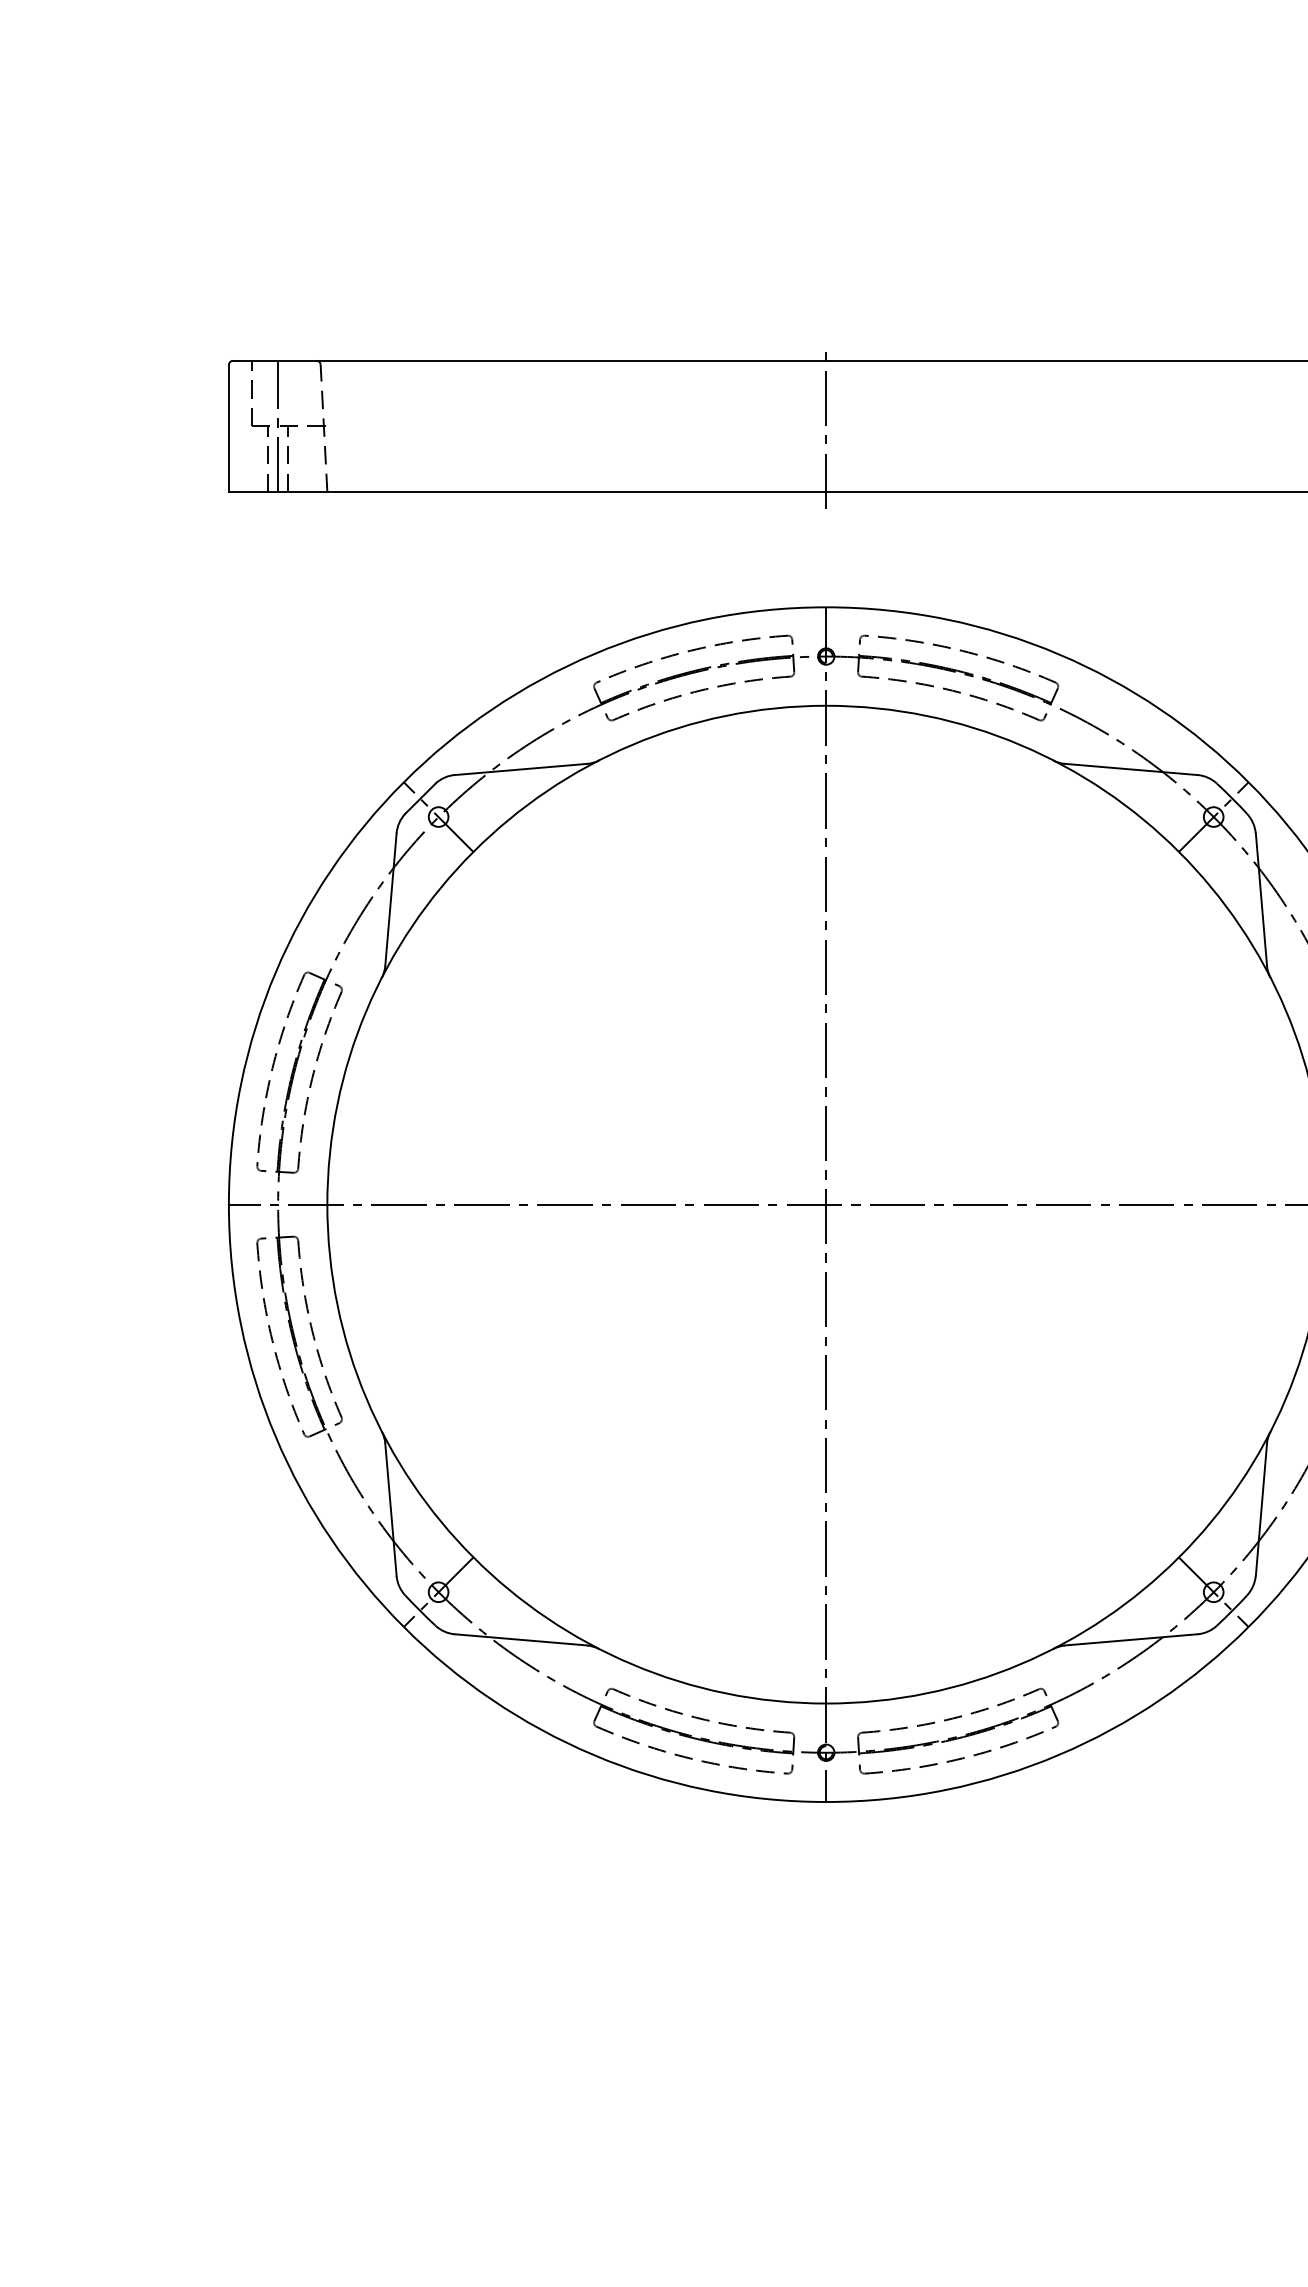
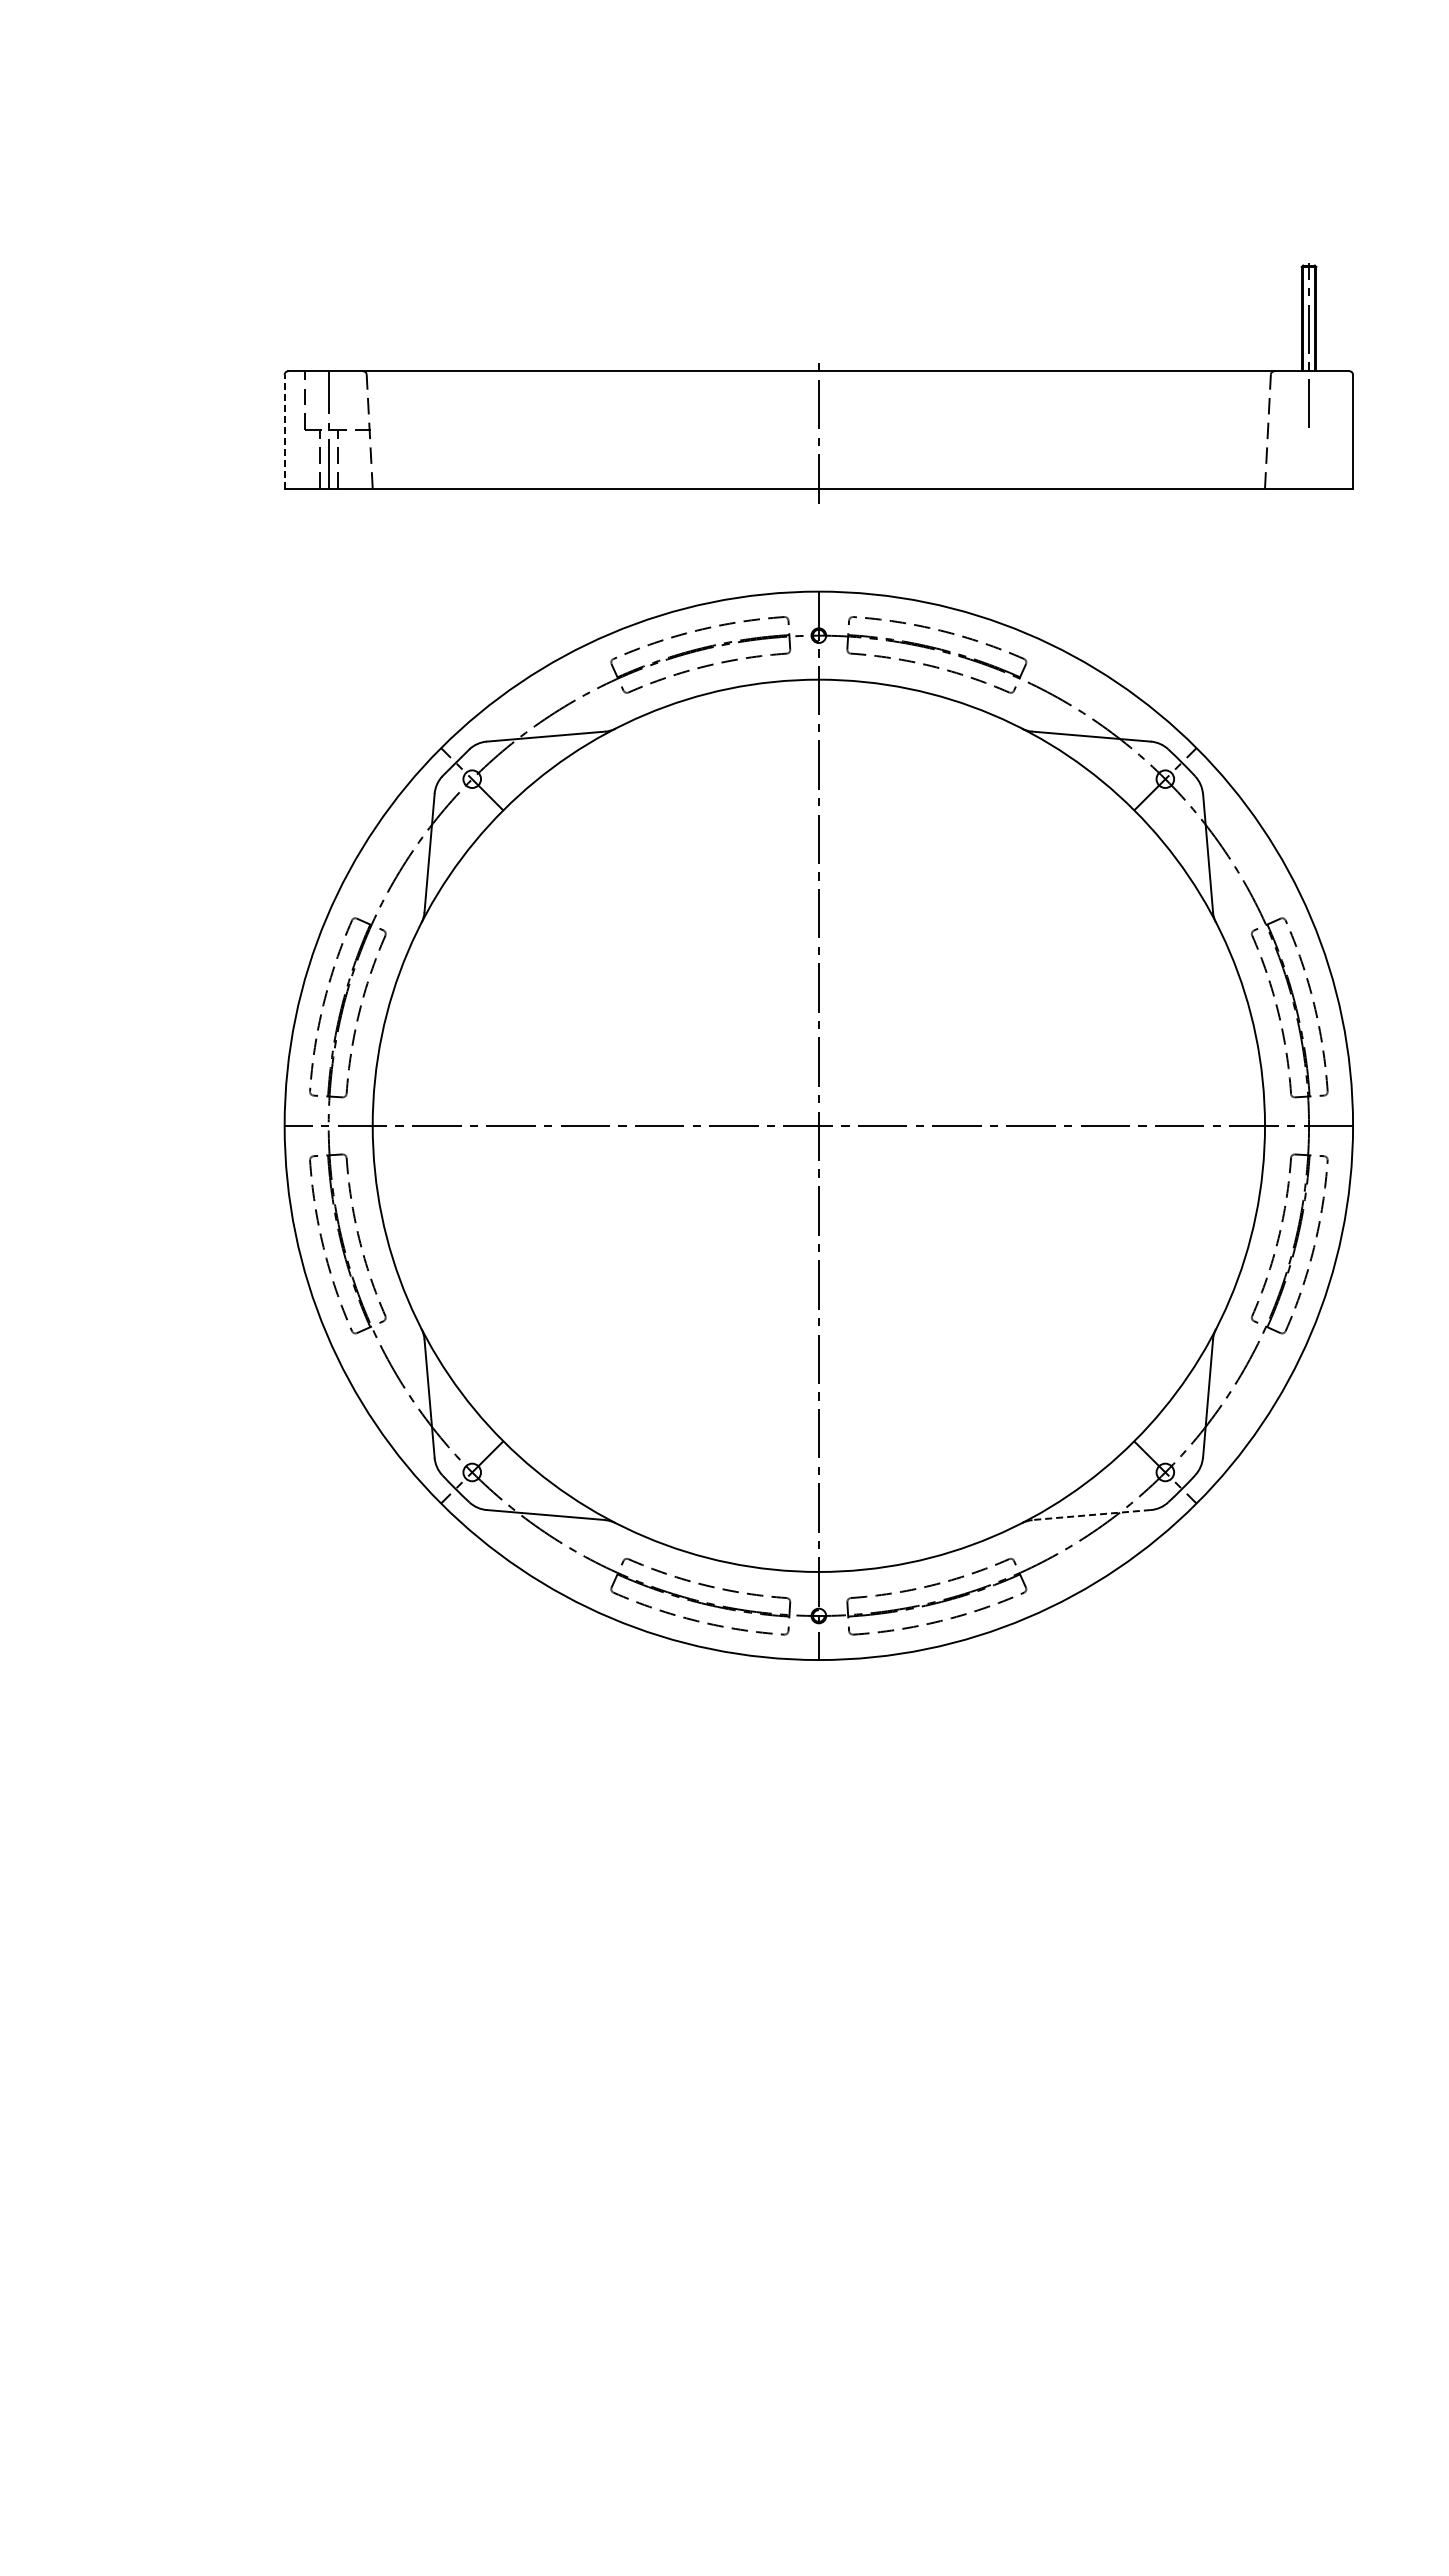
line: (228, 428) -> (284, 431), solid -> dashed
line: (1131, 1640) -> (1091, 1515), solid -> dashed

